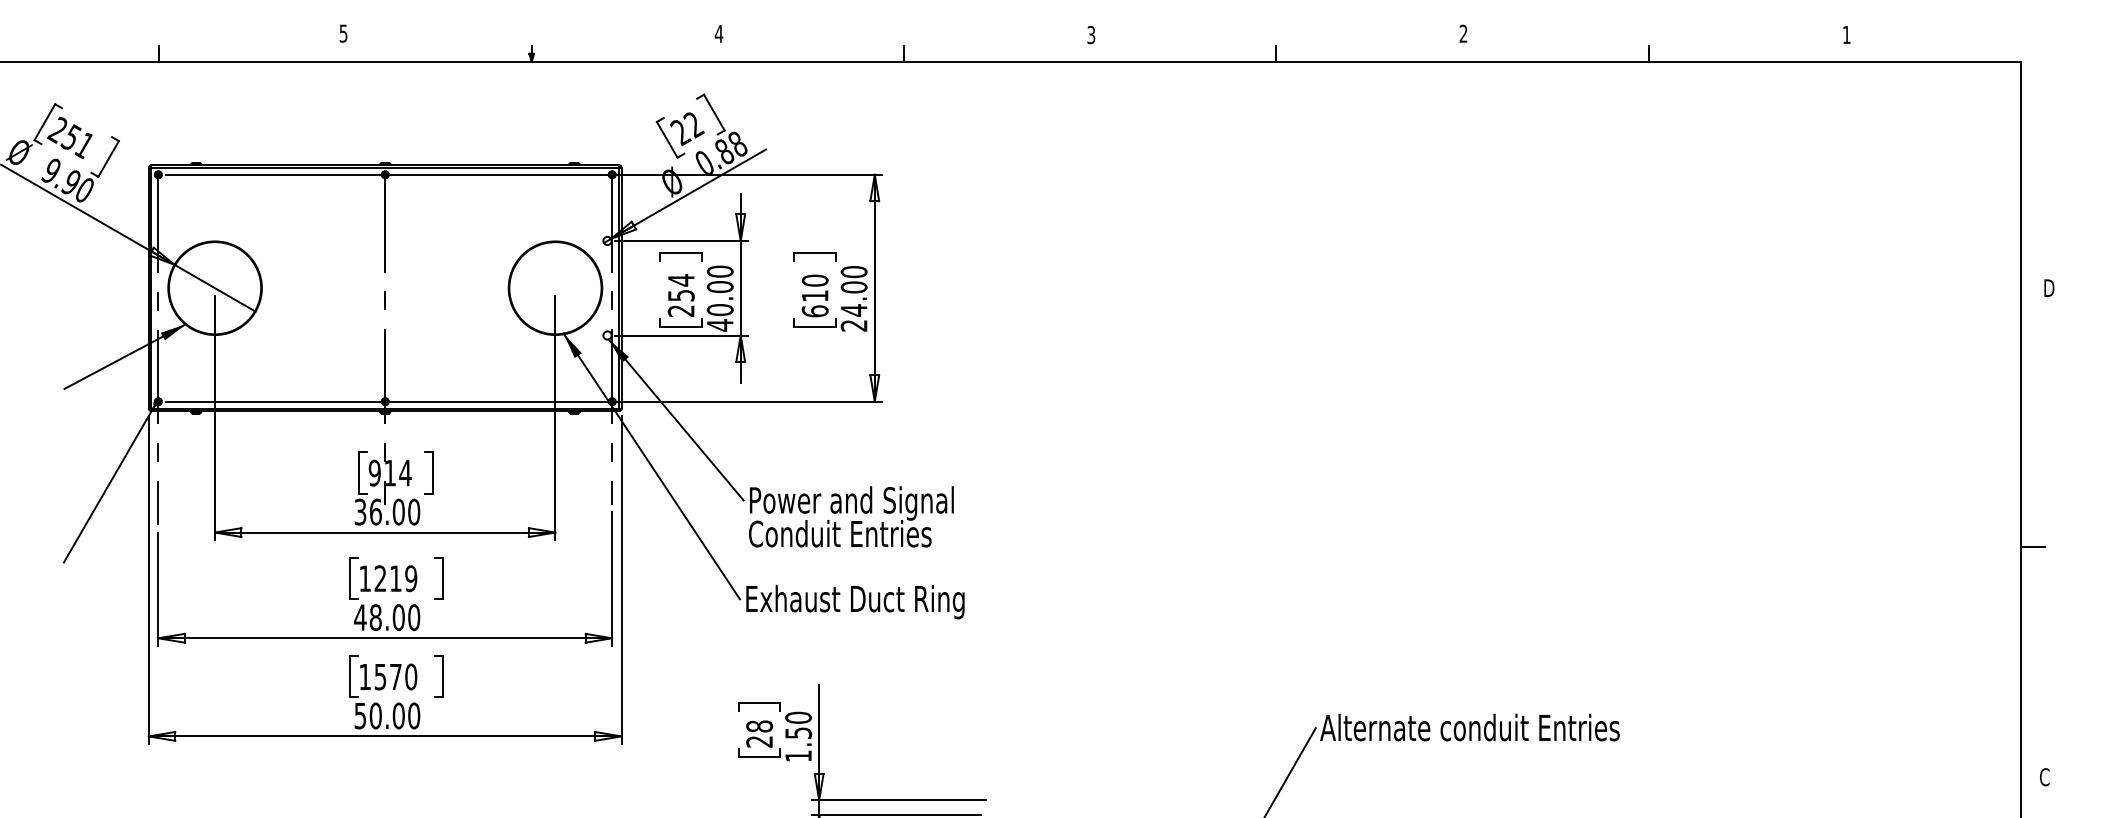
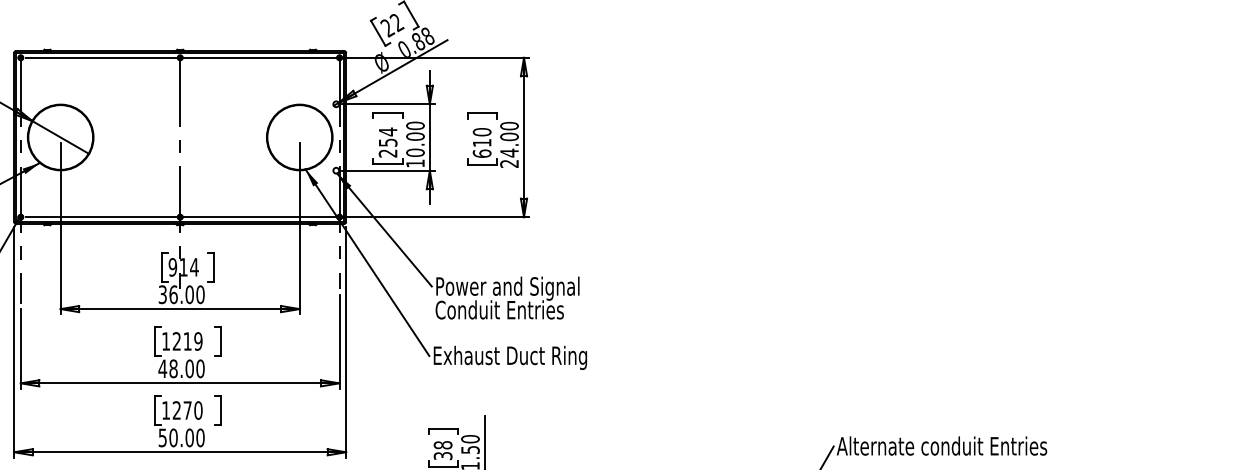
text: (720, 325) -> (415, 163), 40.00 -> 10.00
text: (380, 676) -> (176, 410), 1570 -> 1270
text: (759, 741) -> (443, 455), 28 -> 38

